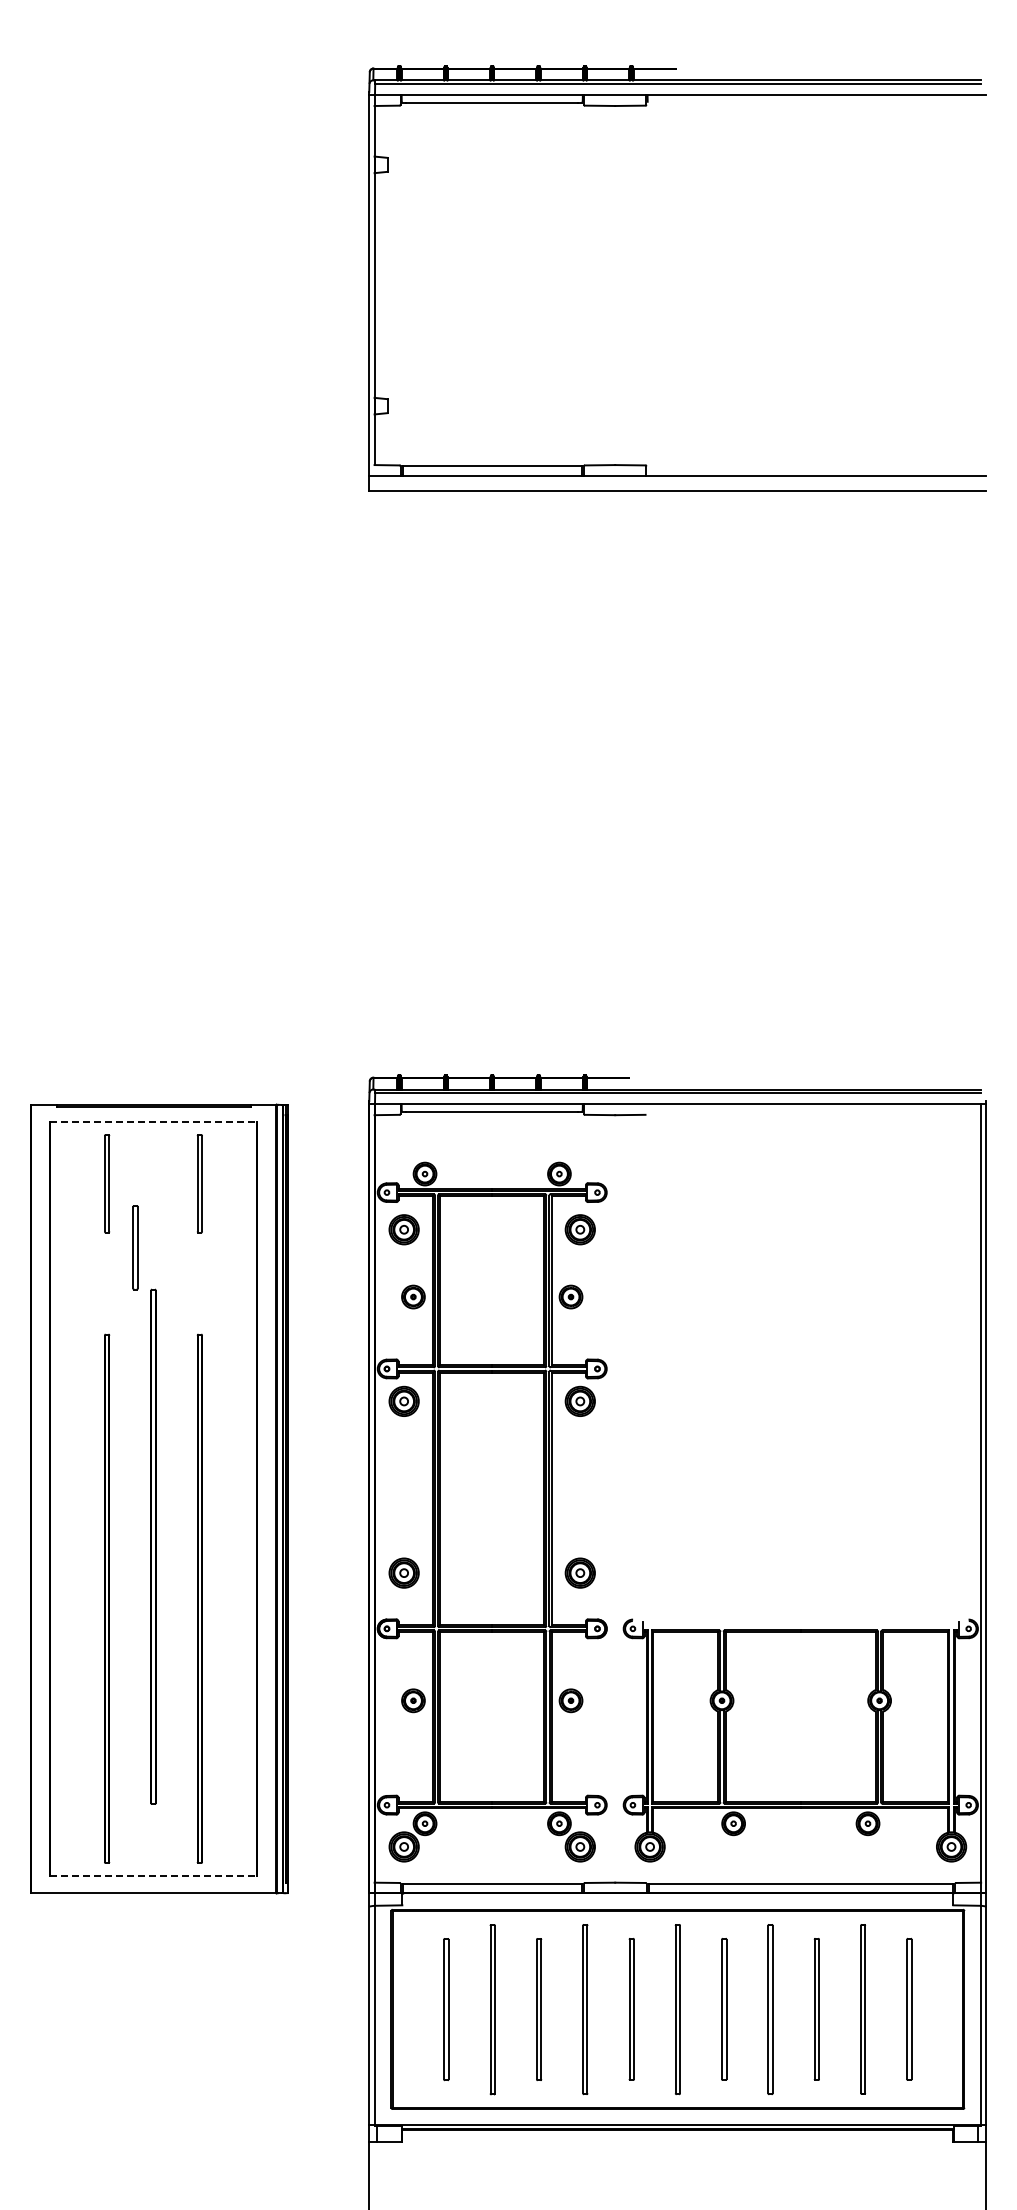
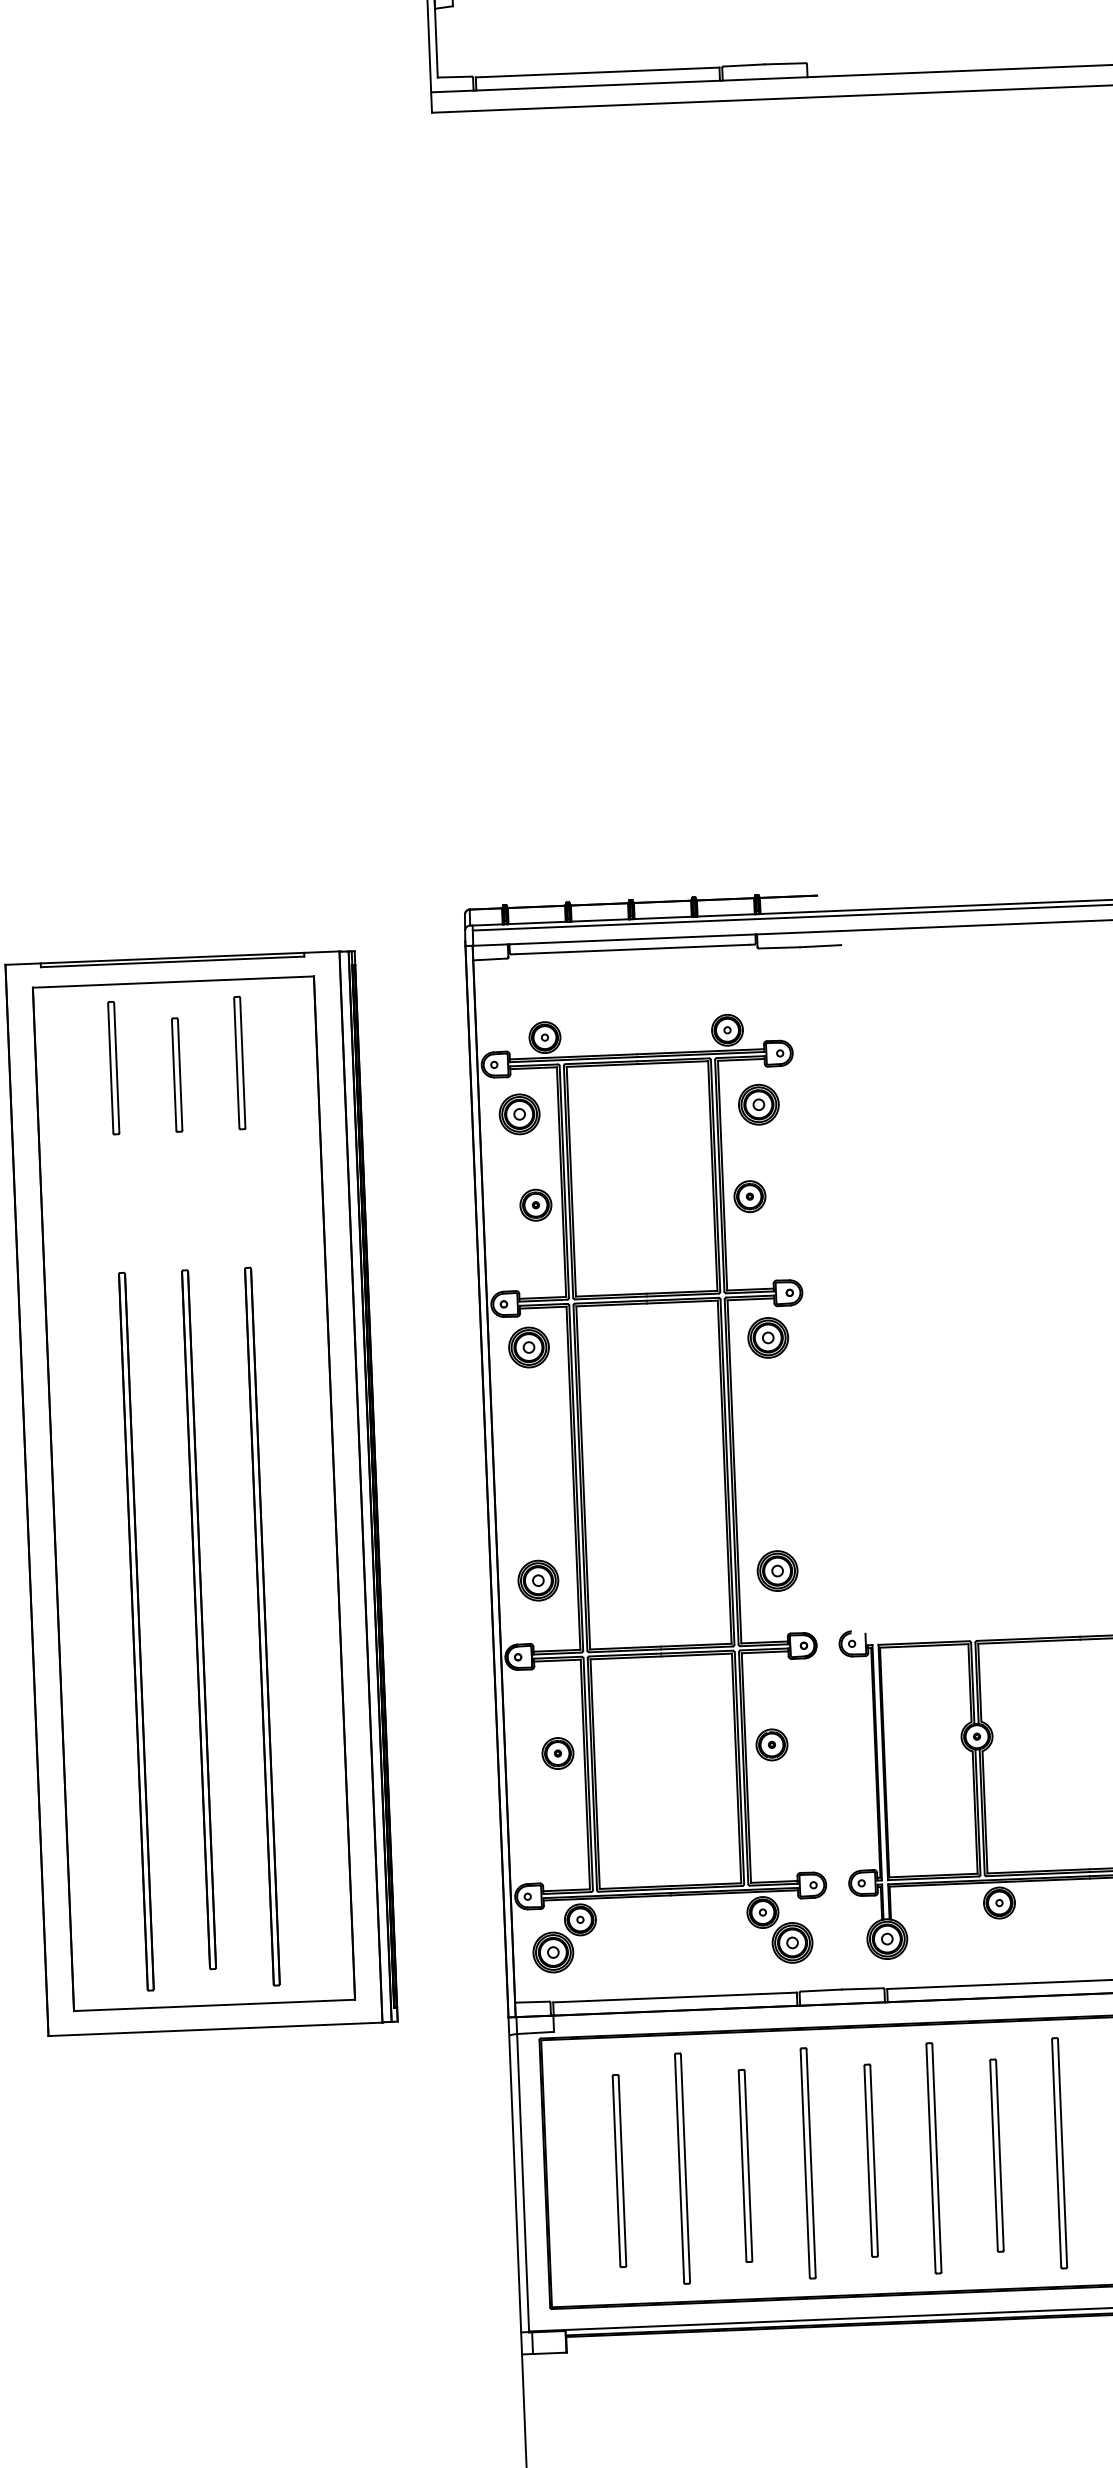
line: (154, 1122) -> (174, 982), dashed -> solid
part: (135, 1247) -> (177, 1074), moved
part: (153, 1546) -> (198, 1619), moved
line: (154, 1875) -> (215, 2004), dashed -> solid

